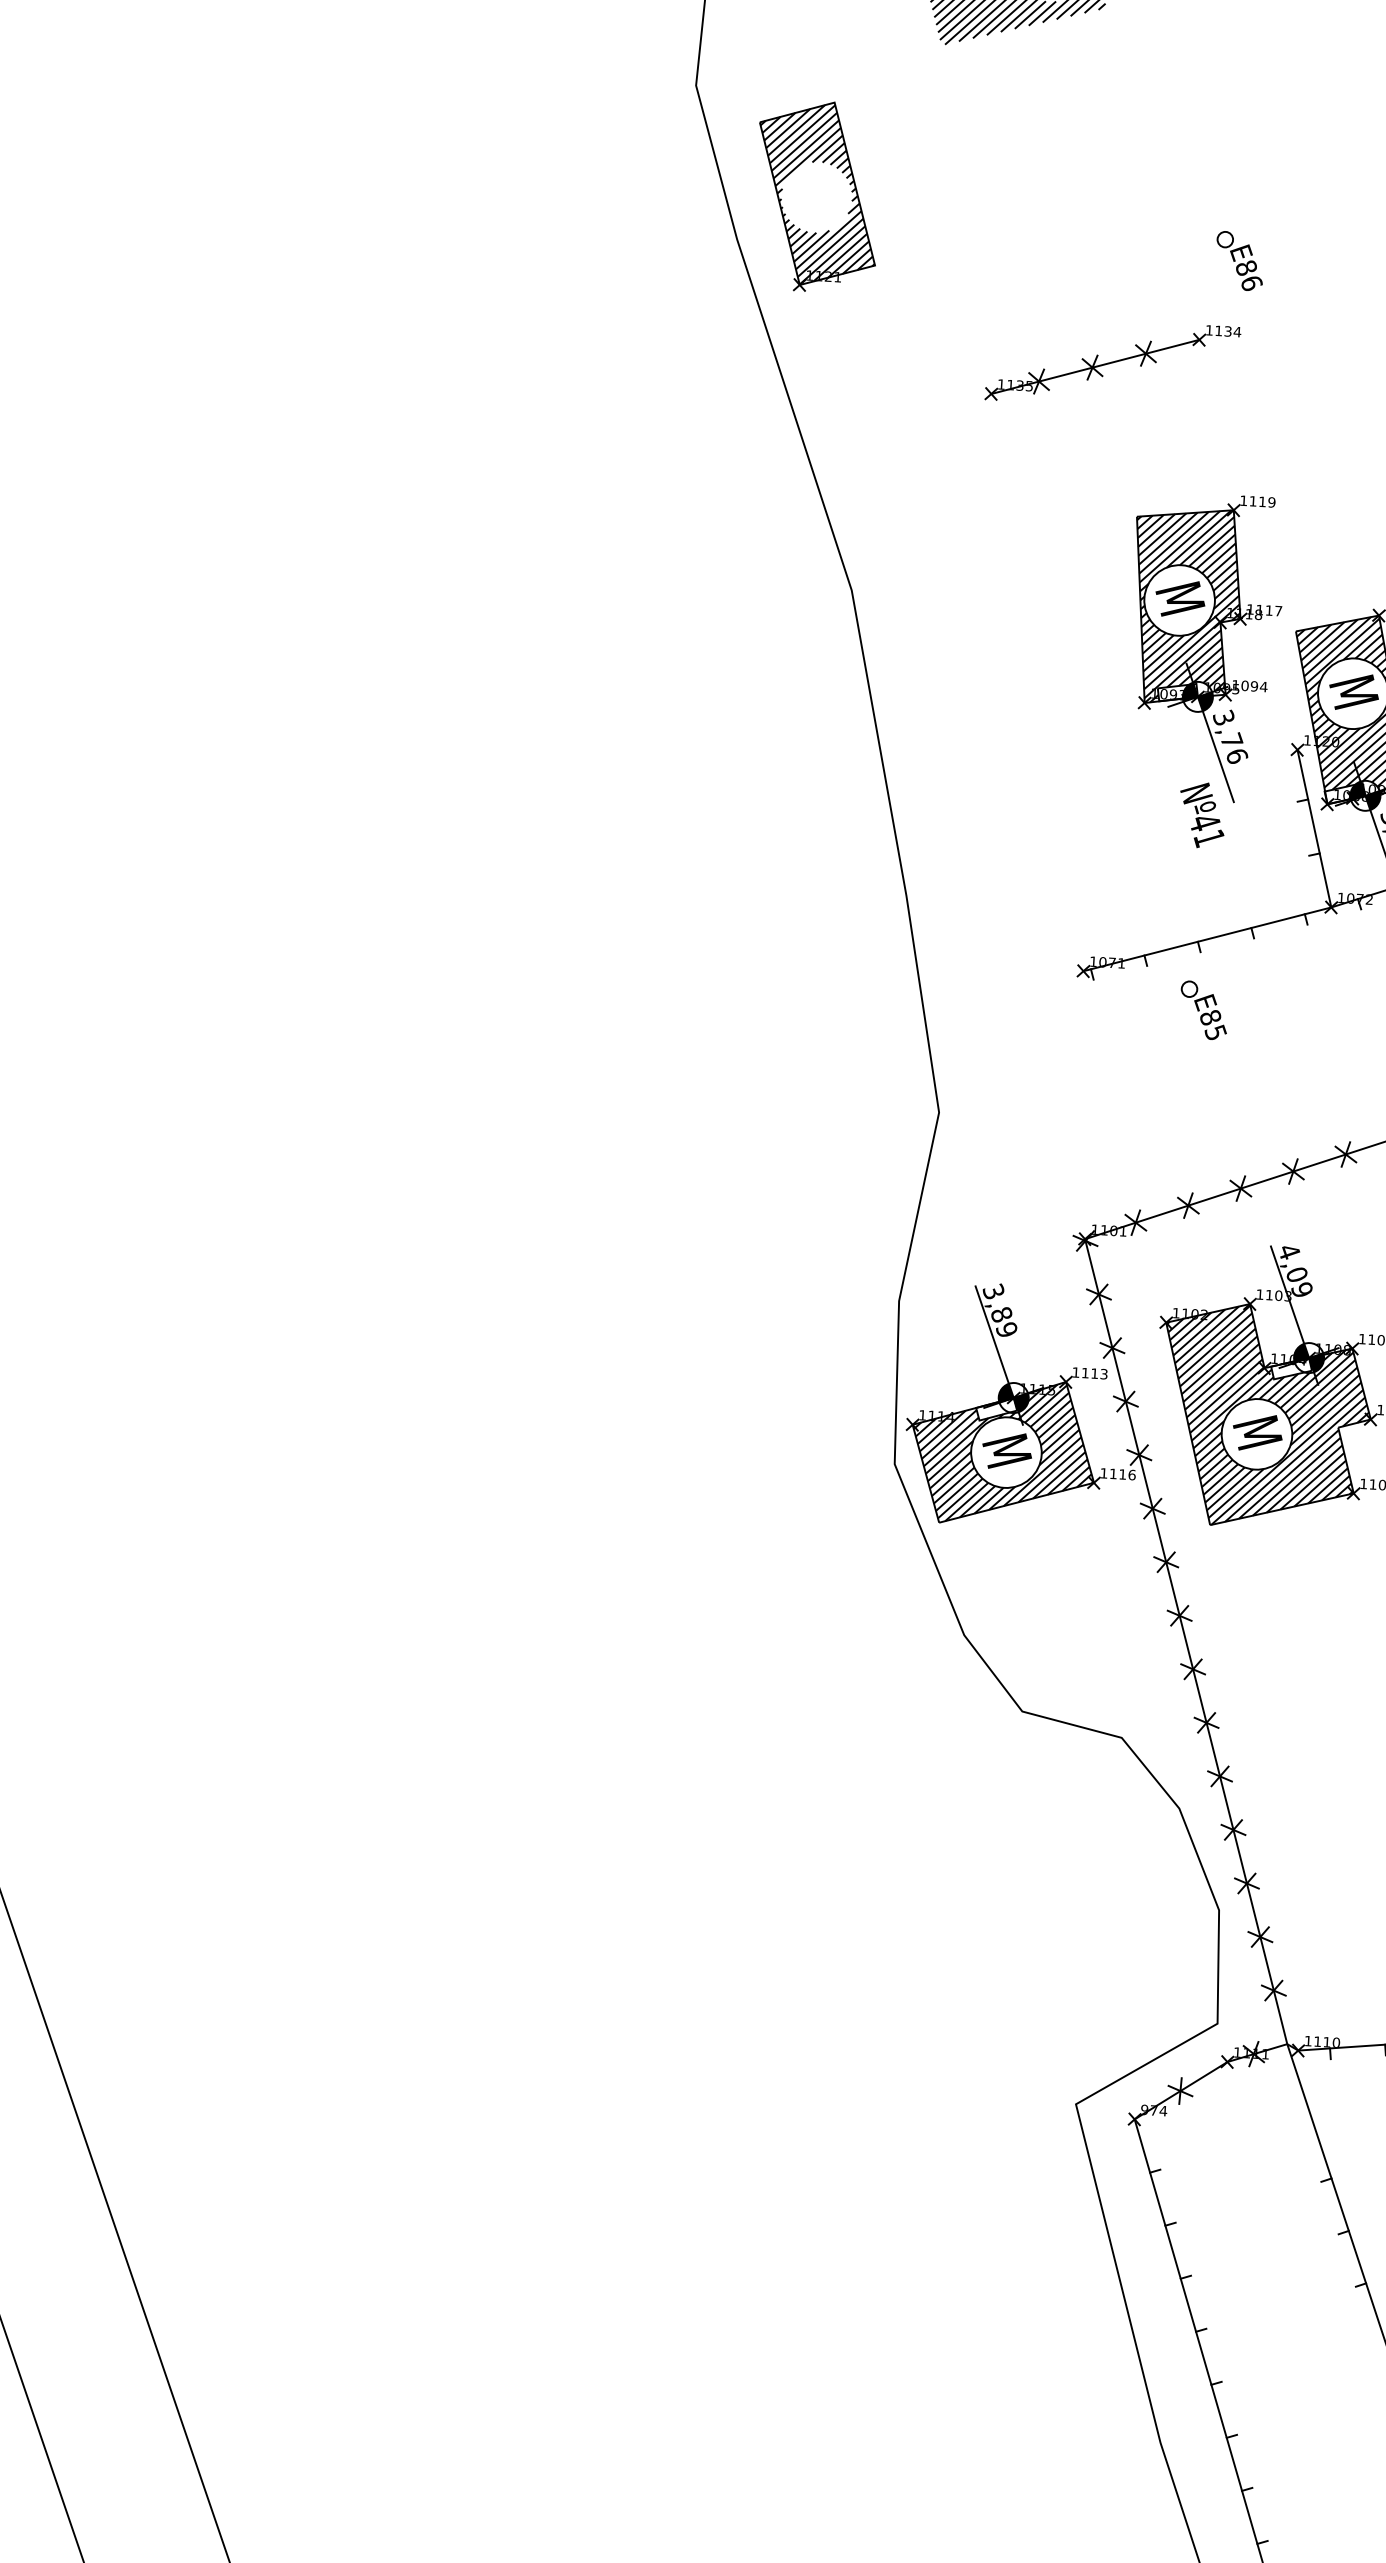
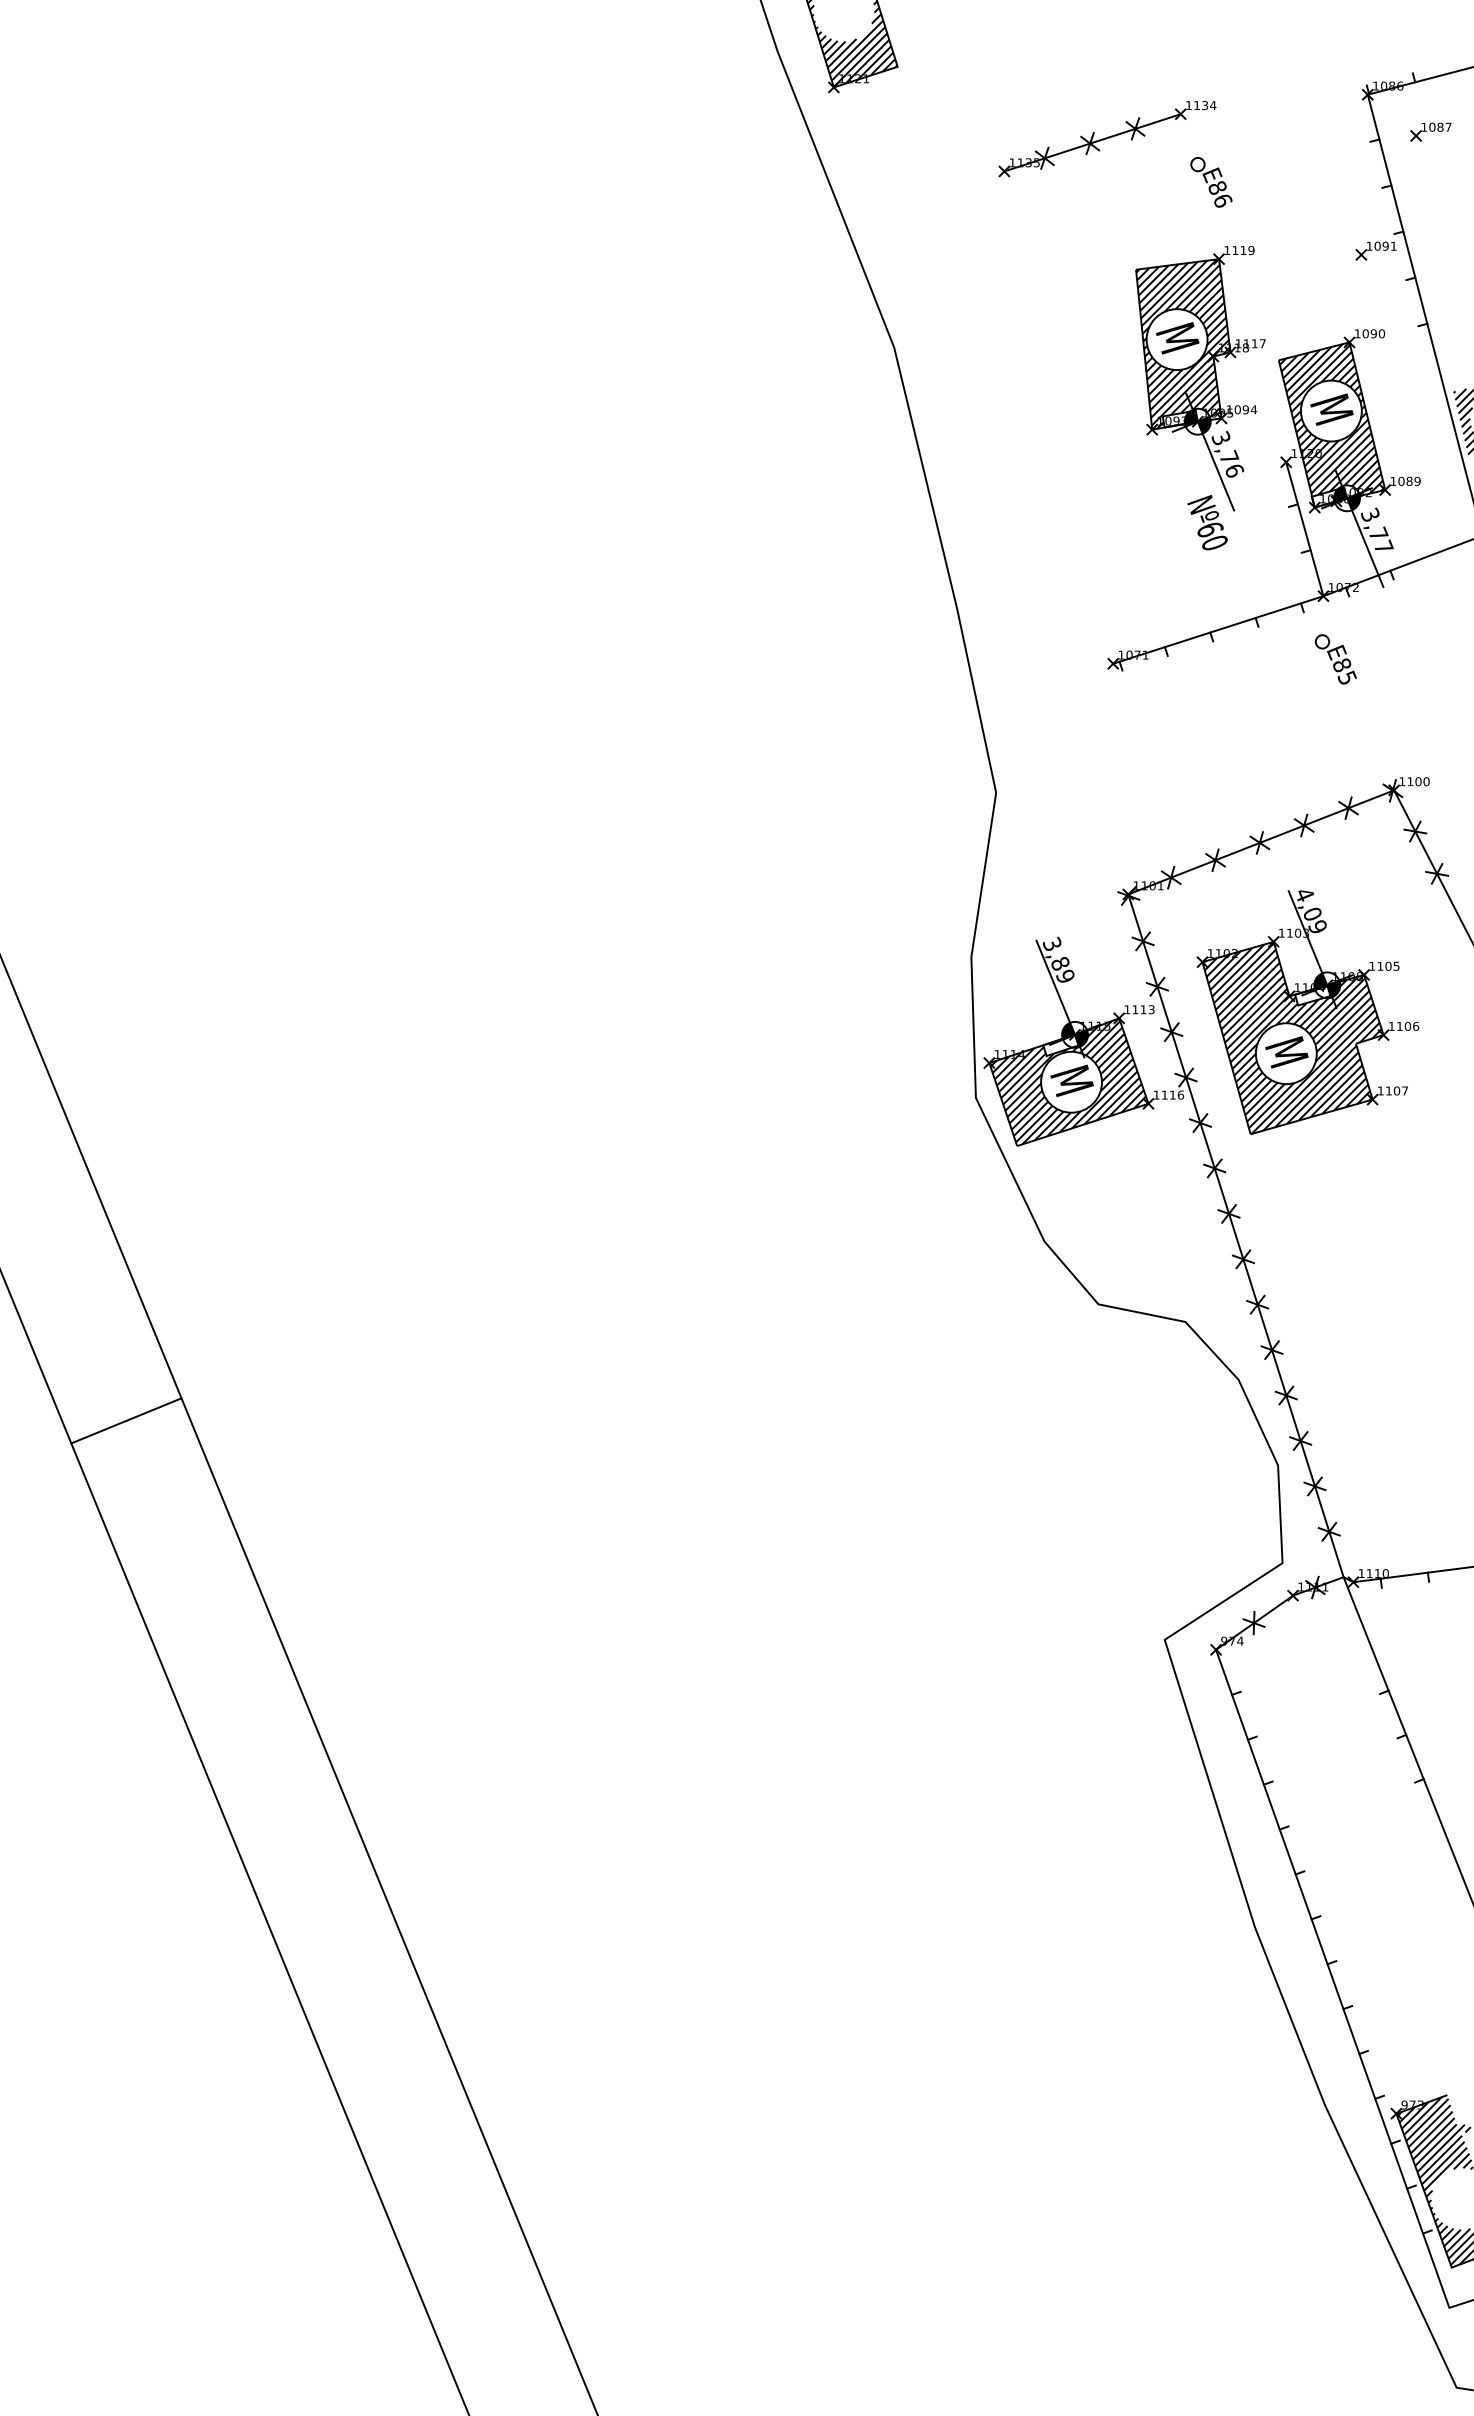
part: (1239, 261) -> (1211, 182), moved
text: (1207, 830) -> (1212, 536), Nº41 -> Nº60
part: (1203, 1010) -> (1335, 659), moved

